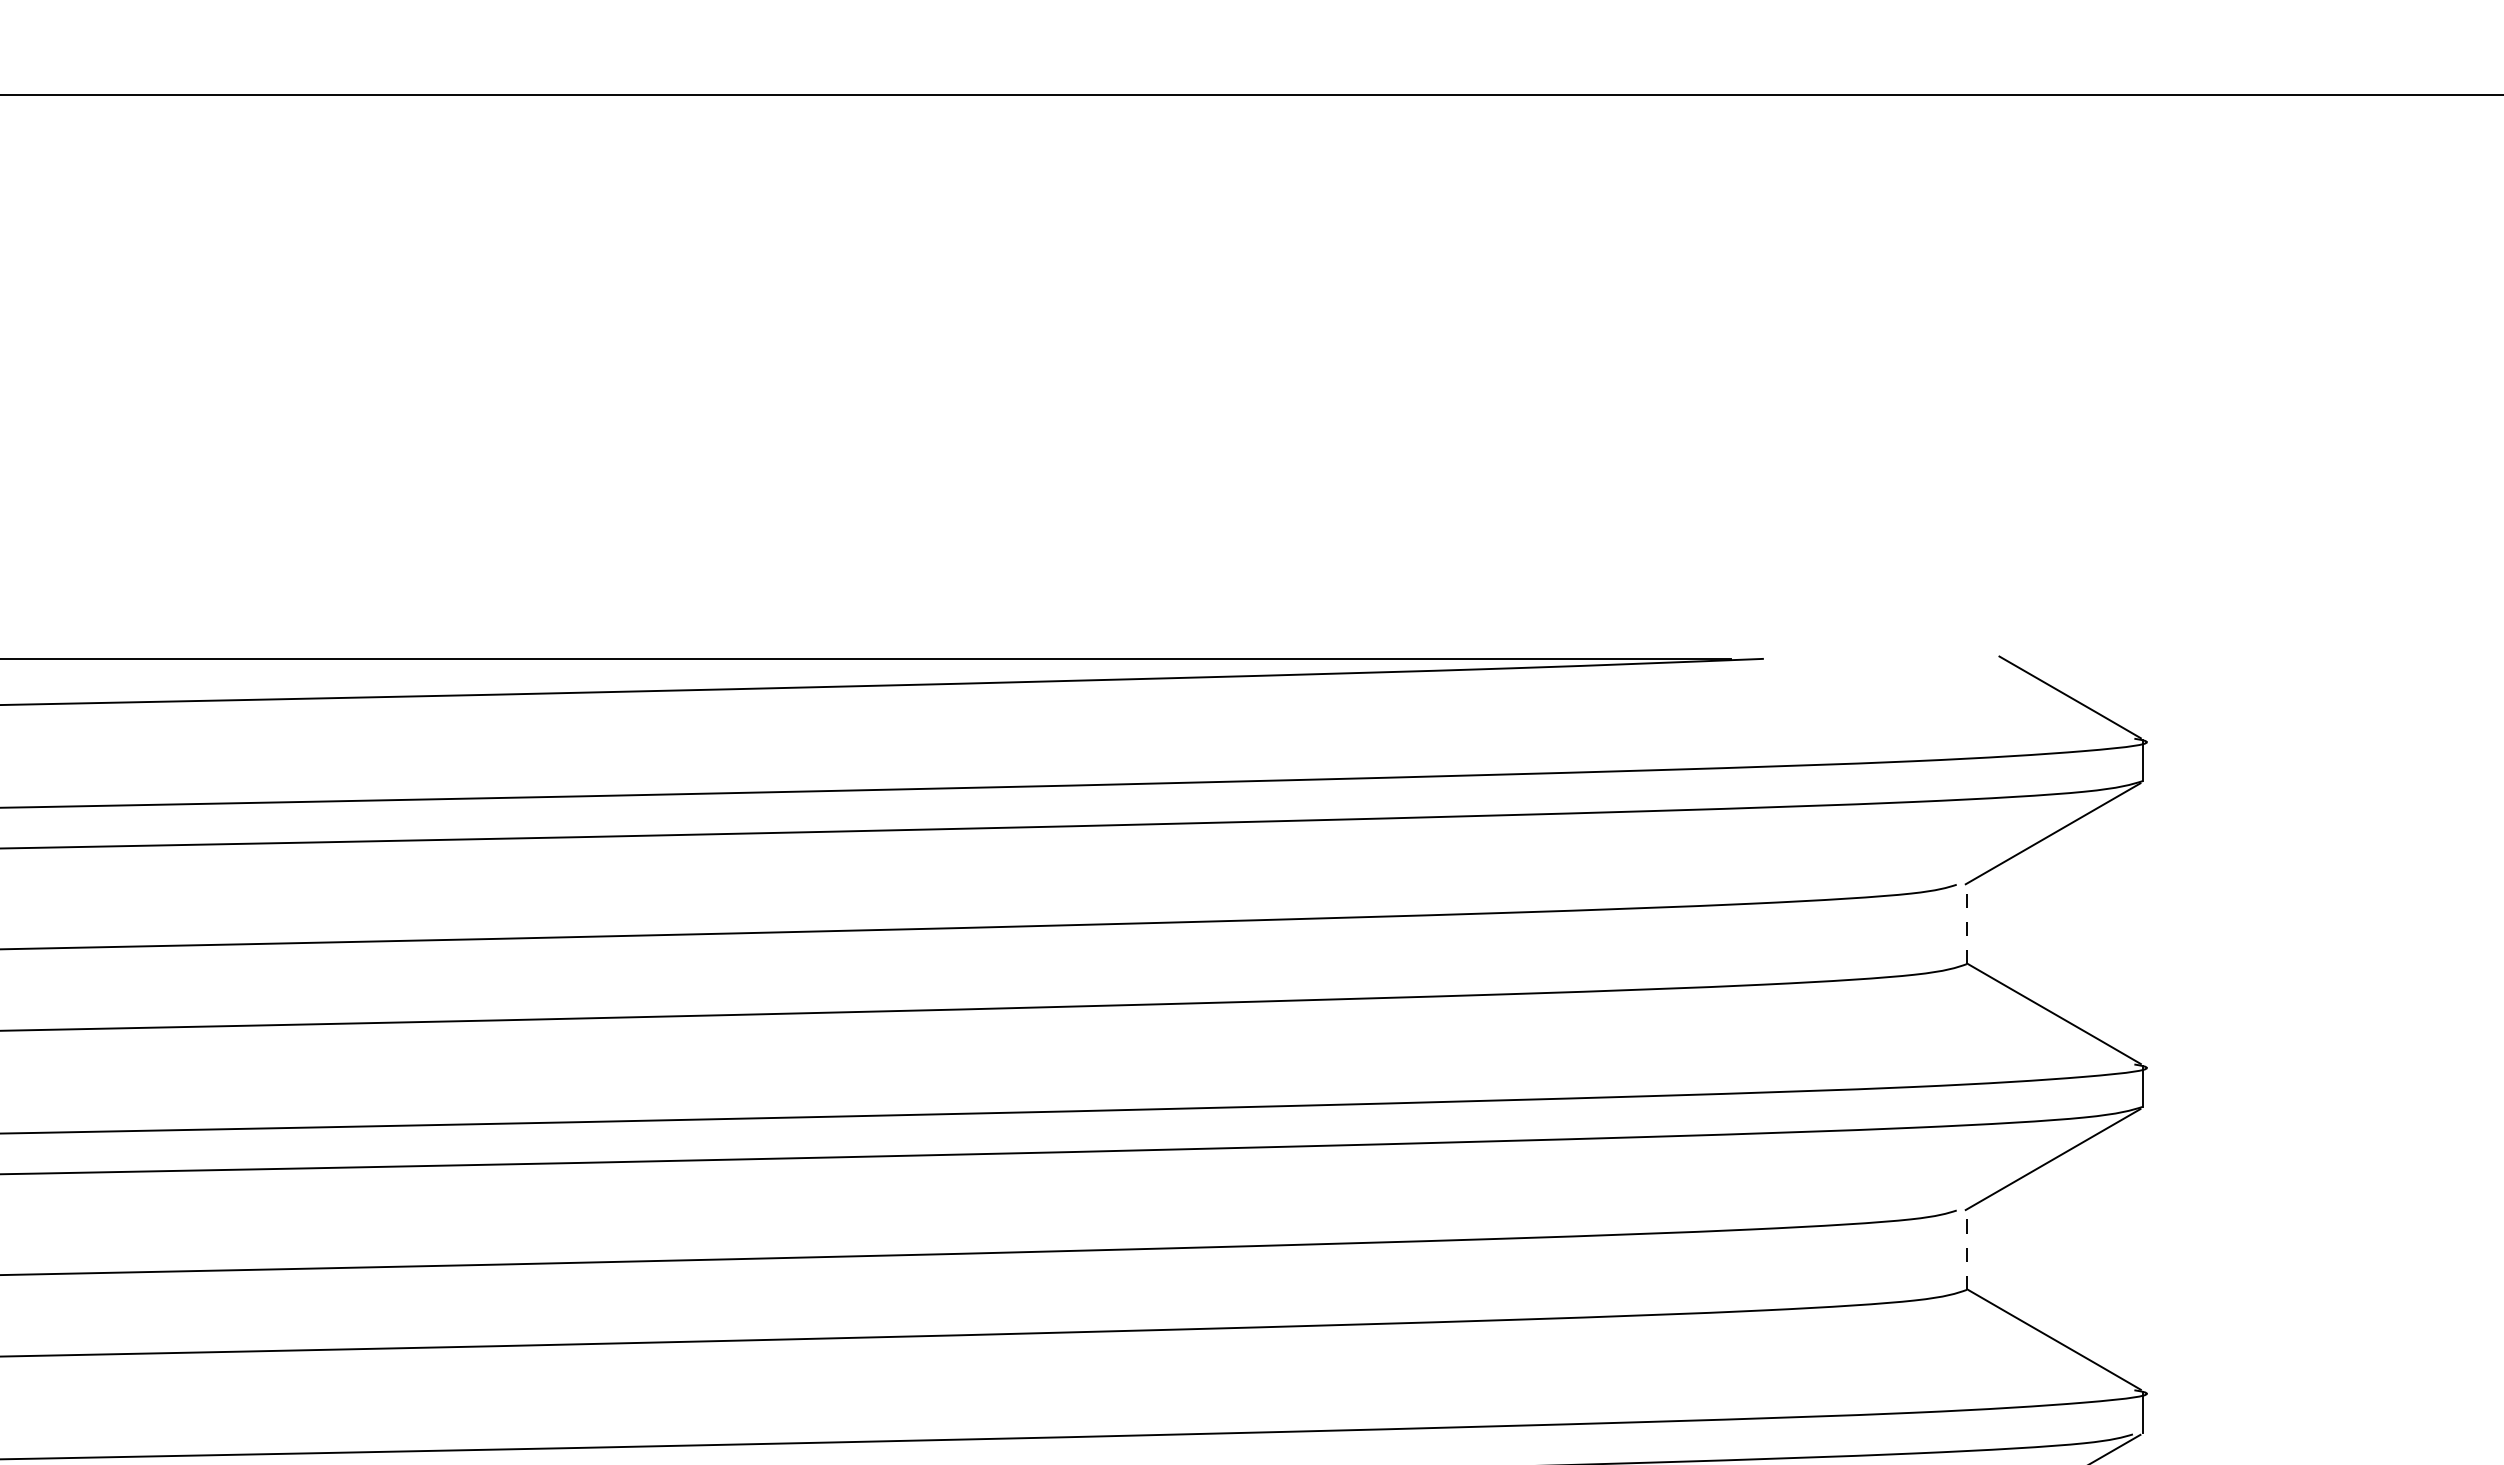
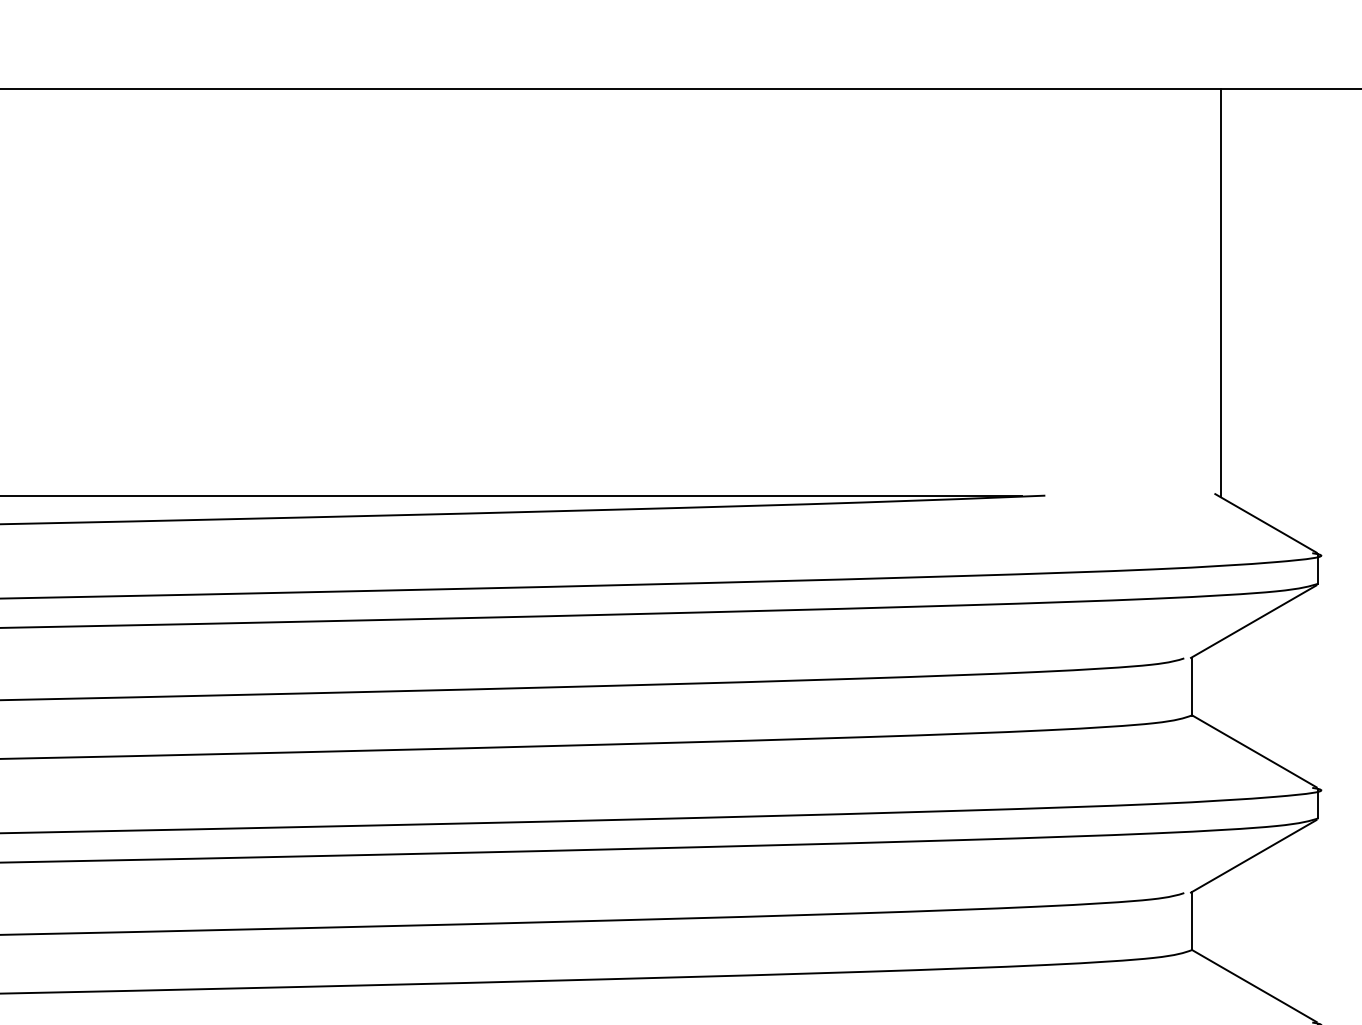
line: (2008, 376) -> (1221, 292), added
line: (1966, 923) -> (1191, 686), dashed -> solid
line: (1966, 1249) -> (1191, 921), dashed -> solid

